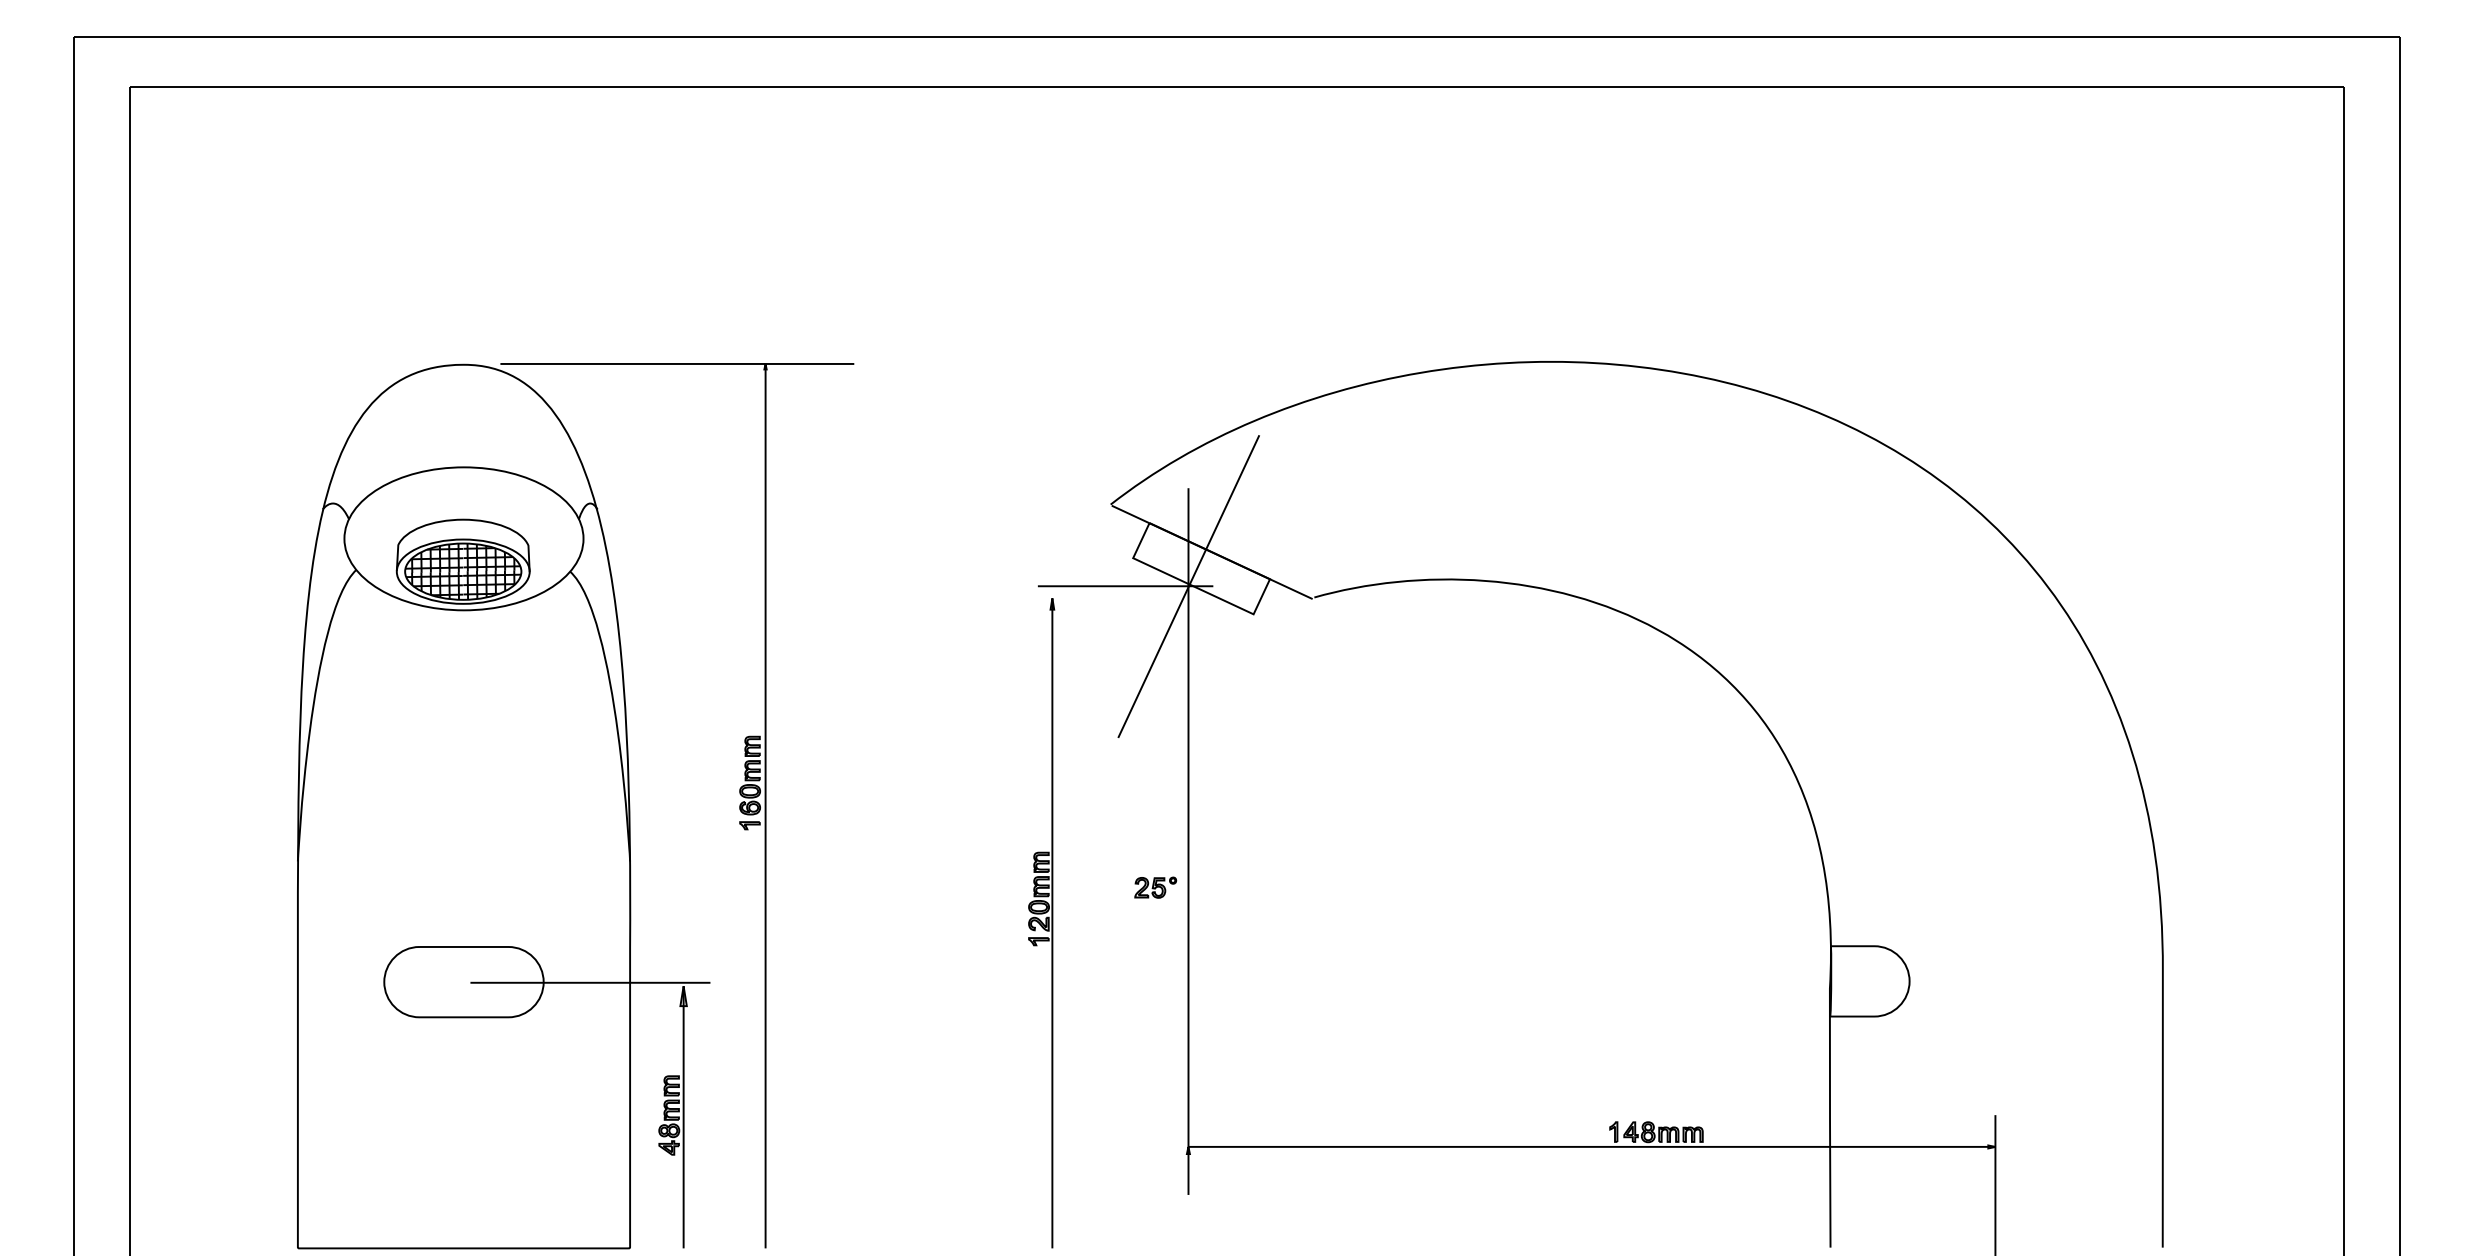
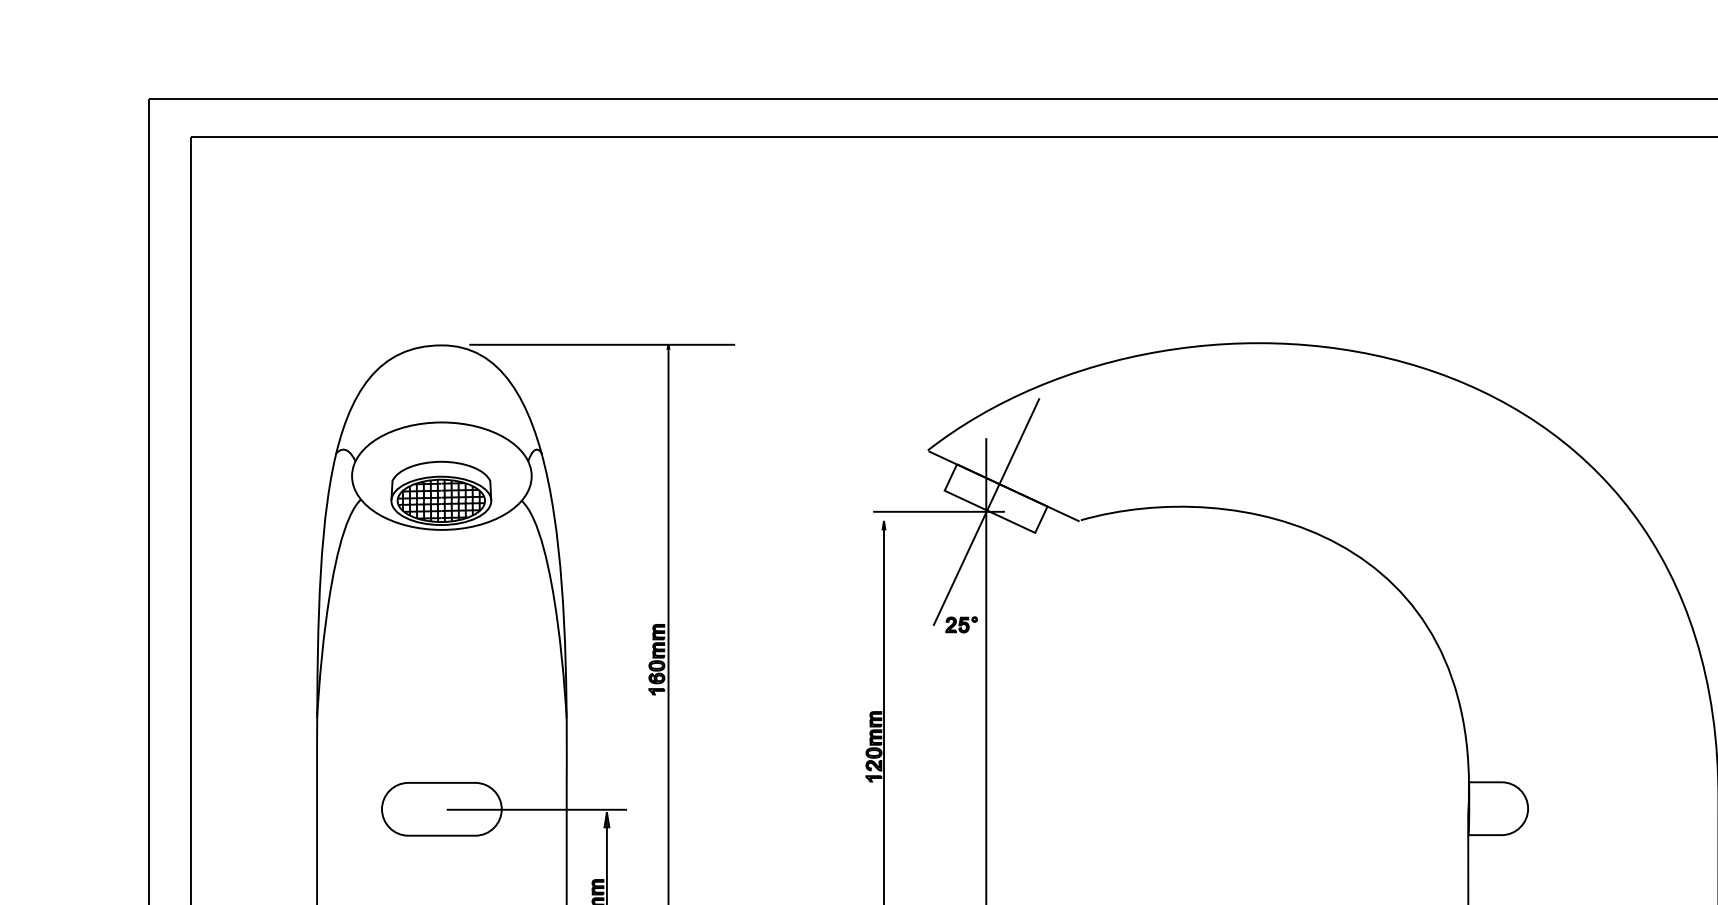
part: (1155, 887) -> (961, 624), moved

